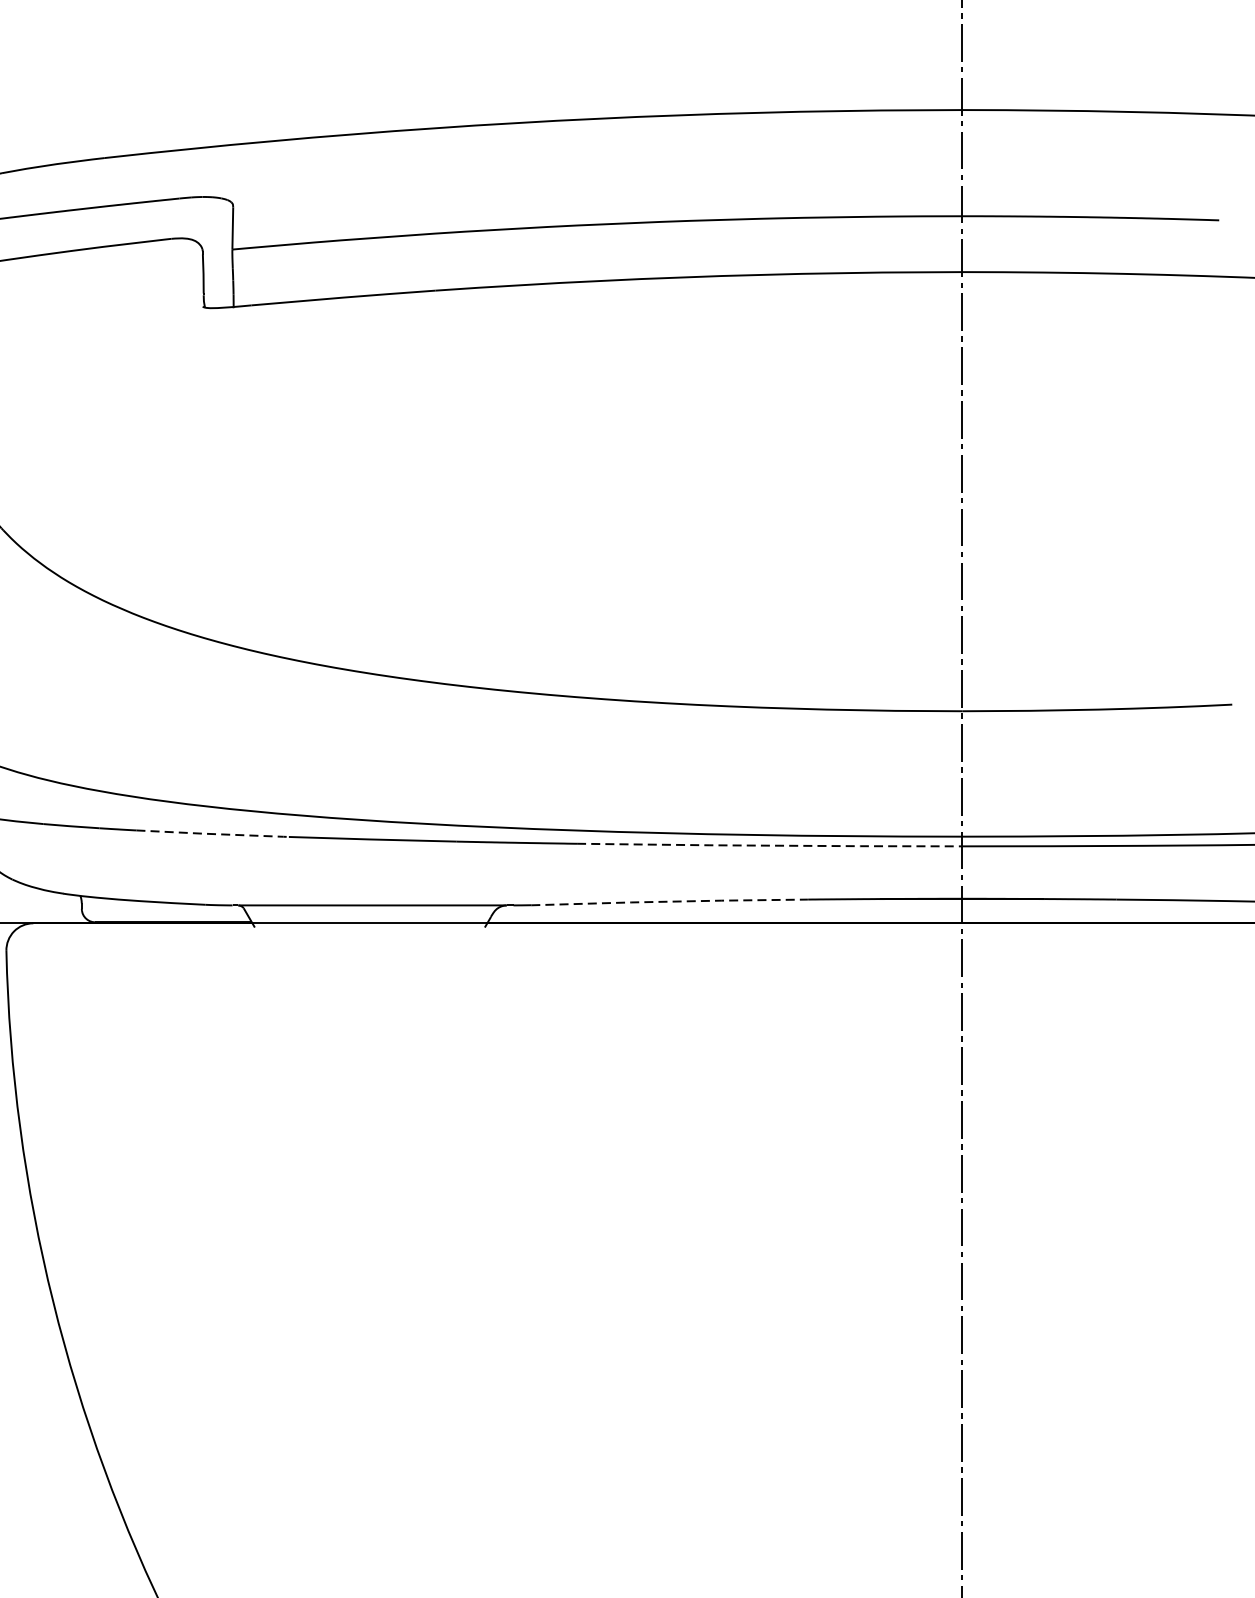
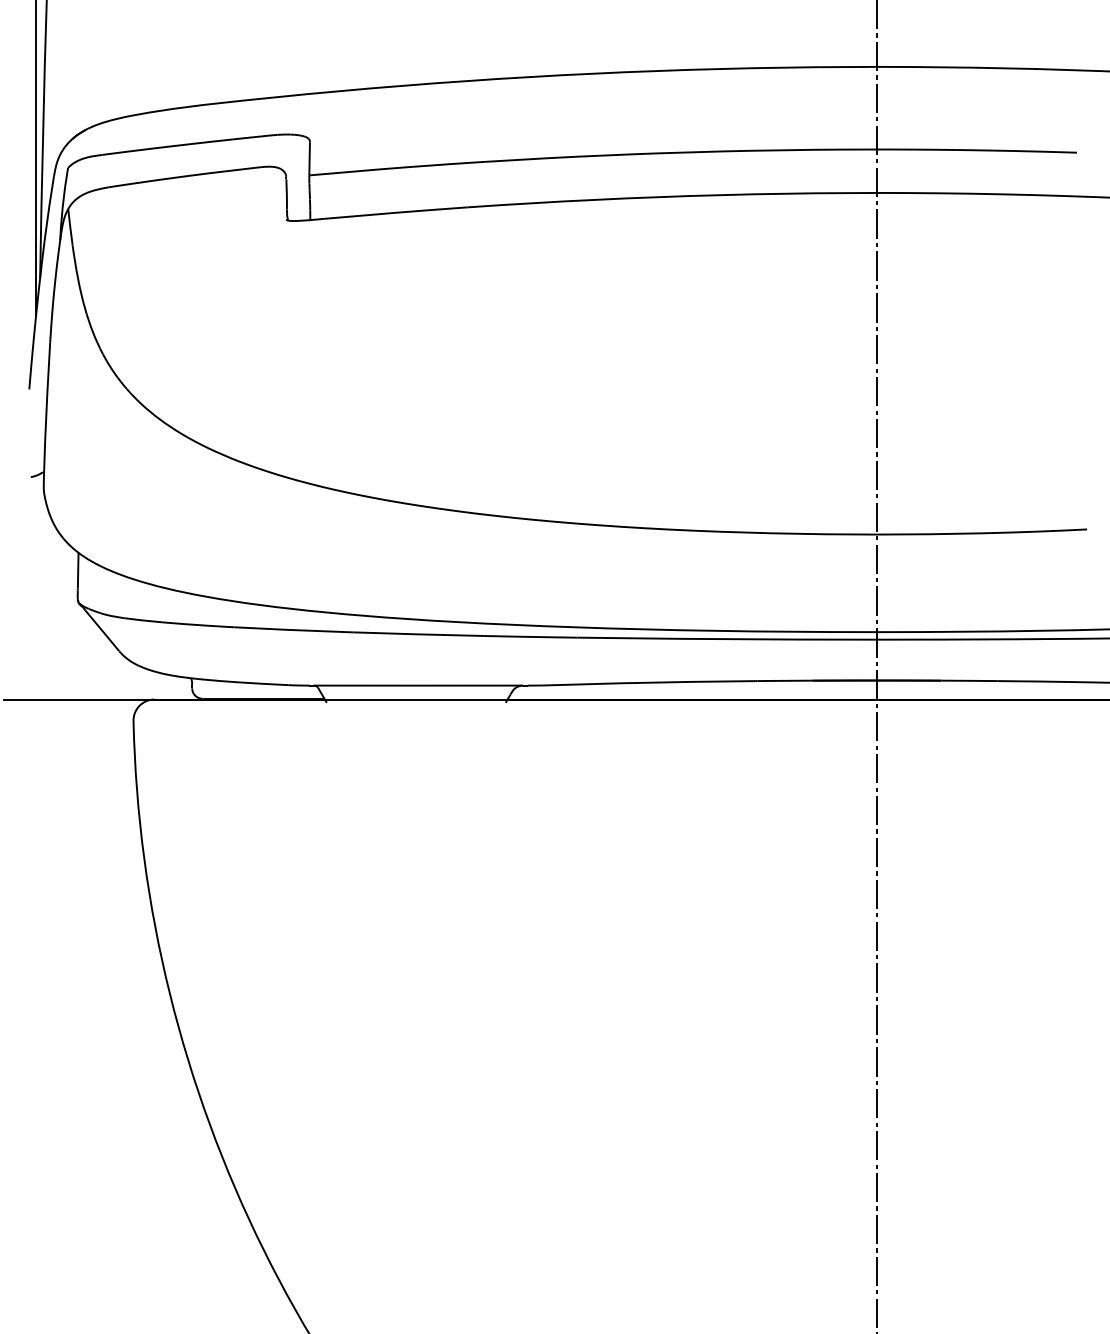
line: (213, 834) -> (294, 630), dashed -> solid
line: (771, 846) -> (728, 639), dashed -> solid
line: (669, 901) -> (649, 682), dashed -> solid

